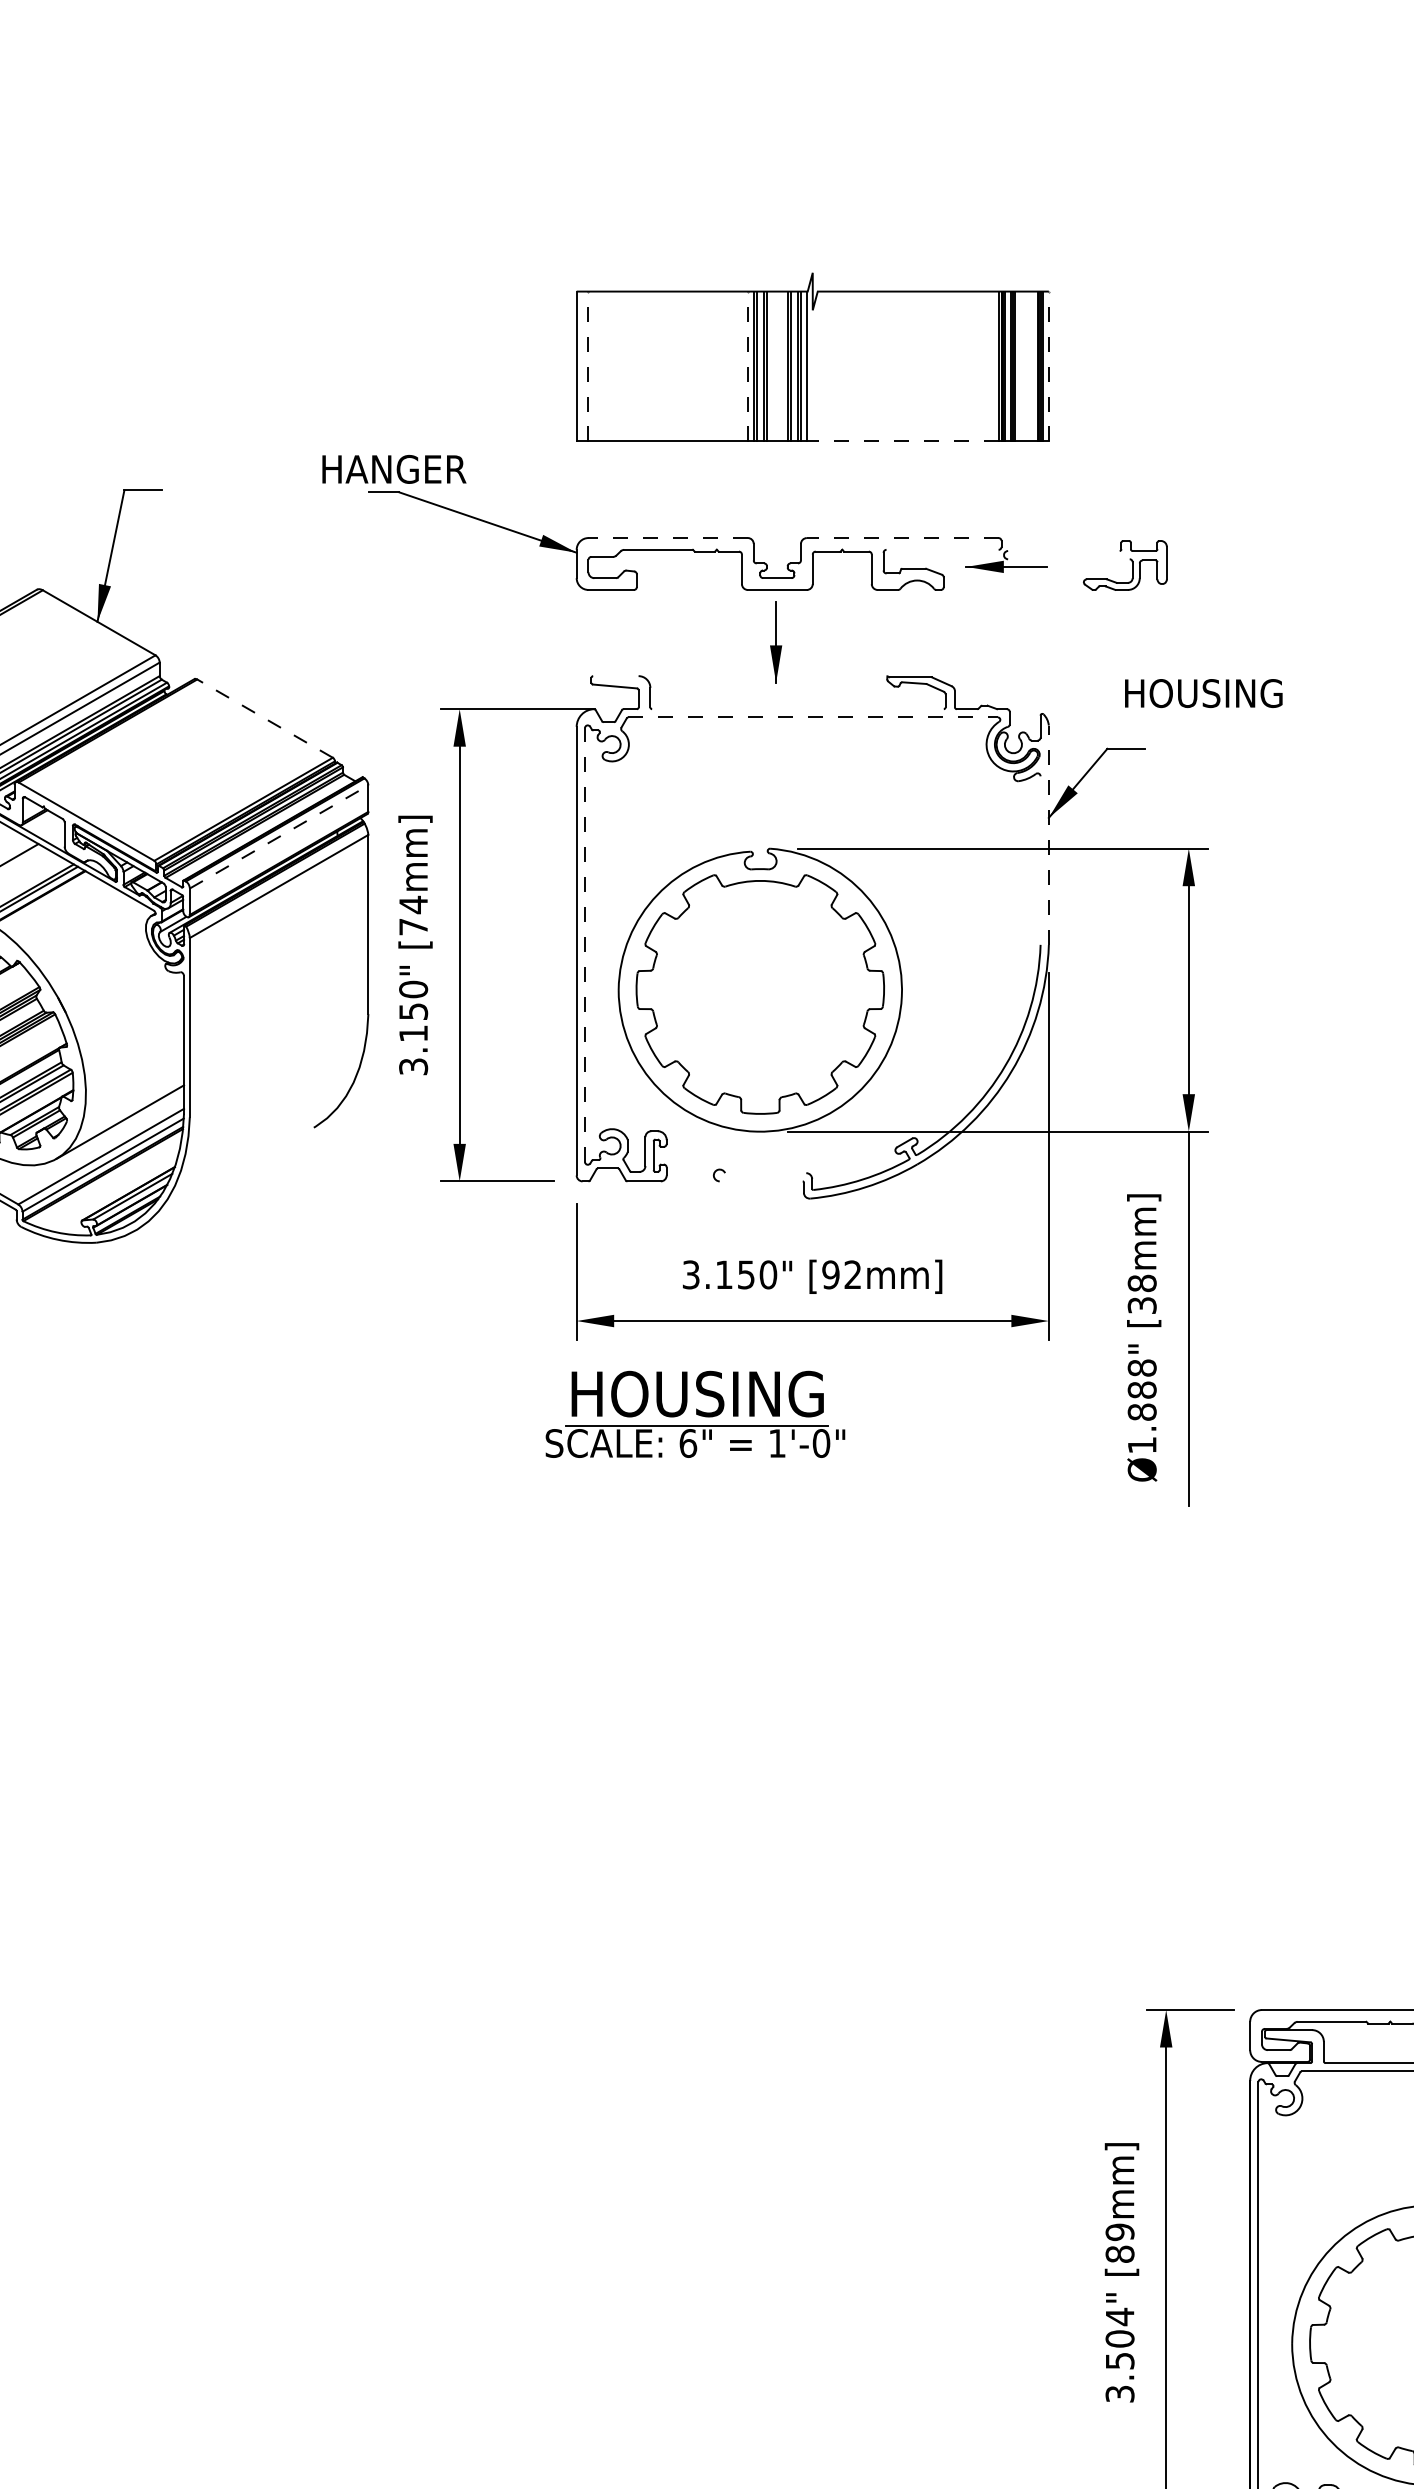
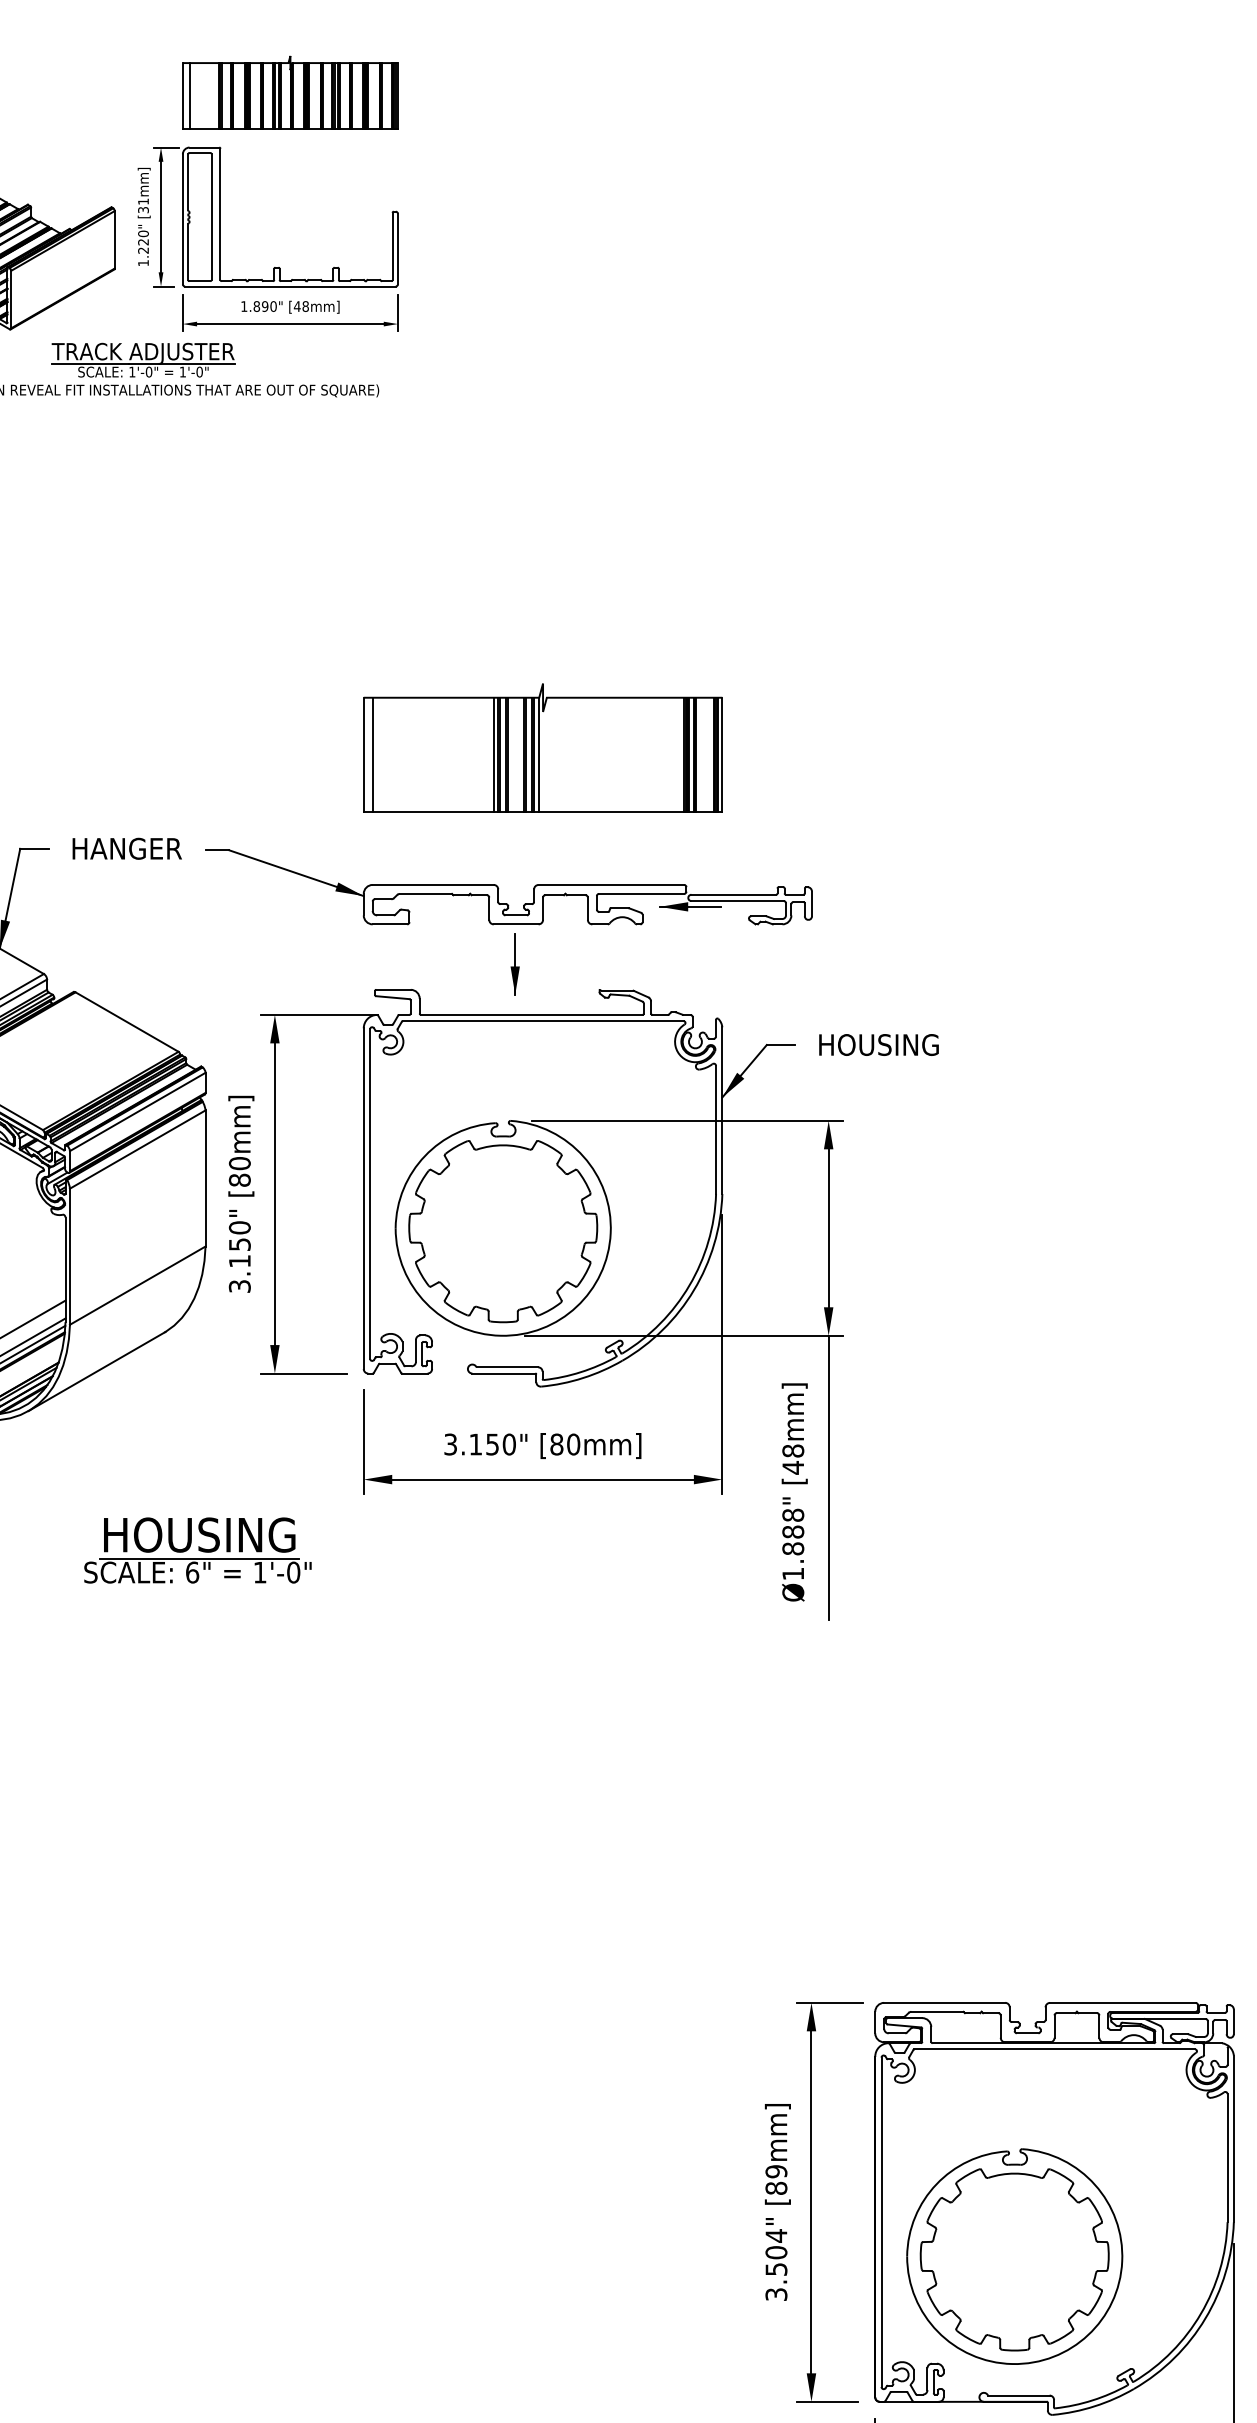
line: (588, 366) -> (372, 754), dashed -> solid
line: (747, 366) -> (493, 754), dashed -> solid
line: (1049, 366) -> (722, 754), dashed -> solid
line: (902, 441) -> (611, 811), dashed -> solid
text: (393, 469) -> (126, 848), moved
line: (668, 537) -> (433, 884), dashed -> solid
line: (902, 537) -> (611, 884), dashed -> solid
line: (942, 549) -> (641, 893), added
line: (1063, 550) -> (733, 894), added
line: (1068, 559) -> (737, 901), added
line: (615, 675) -> (393, 989), added
text: (1203, 692) -> (878, 1044), moved
line: (797, 708) -> (531, 1014), added
line: (264, 717) -> (126, 1021), dashed -> solid
line: (813, 717) -> (543, 1021), dashed -> solid
line: (1049, 835) -> (722, 1110), dashed -> solid
line: (280, 836) -> (138, 1111), dashed -> solid
line: (1041, 860) -> (716, 1129), added
text: (413, 915) -> (239, 1171), [74mm] -> [80mm]
line: (585, 945) -> (370, 1194), dashed -> solid
line: (278, 1065) -> (137, 1285), added
line: (765, 1173) -> (507, 1367), added
line: (224, 1178) -> (96, 1371), added
line: (760, 1181) -> (503, 1373), added
text: (842, 1274) -> (565, 1444), [92mm] -> [80mm]
text: (1142, 1305) -> (793, 1467), [38mm] -> [48mm]
part: (694, 1414) -> (197, 1550), moved

